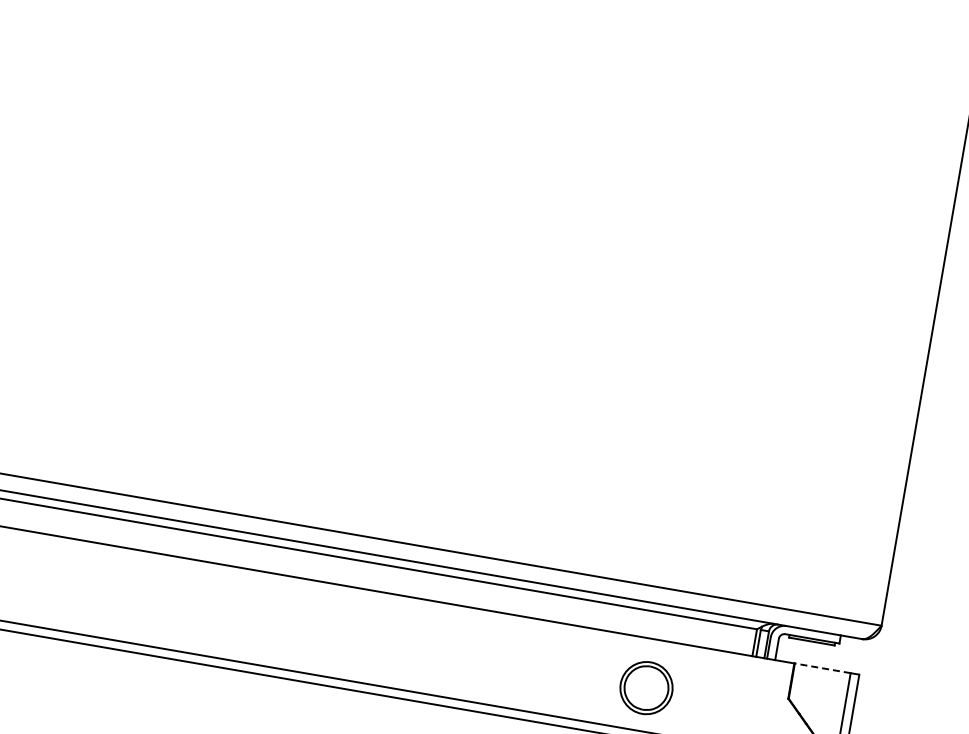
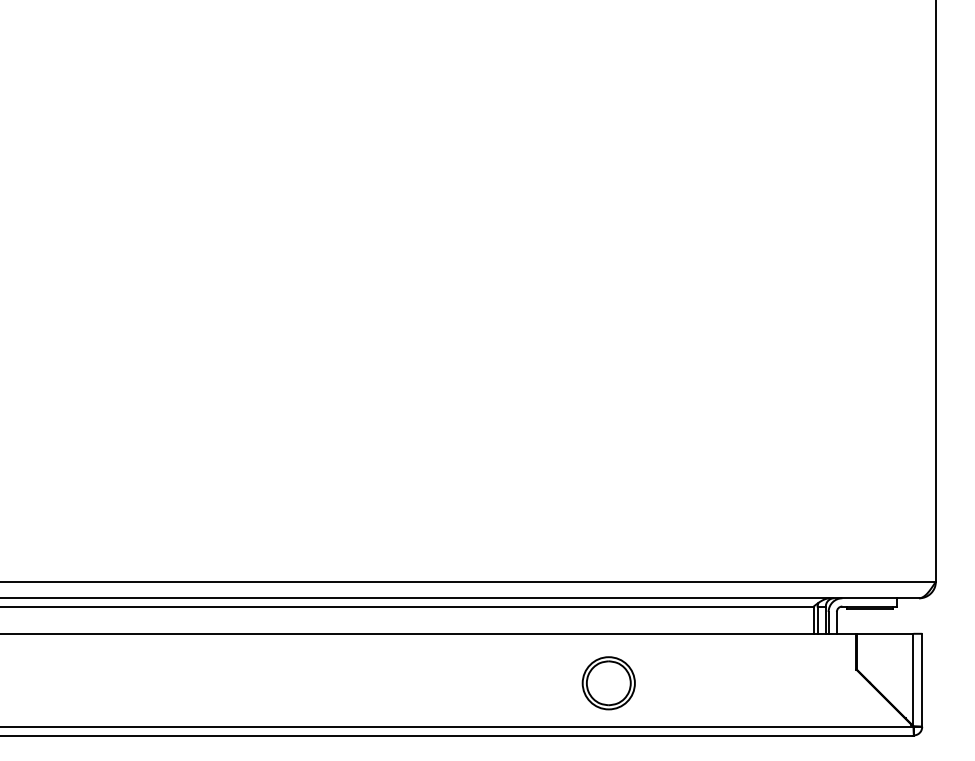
line: (822, 667) -> (884, 633), dashed -> solid
part: (646, 688) -> (608, 683), moved

